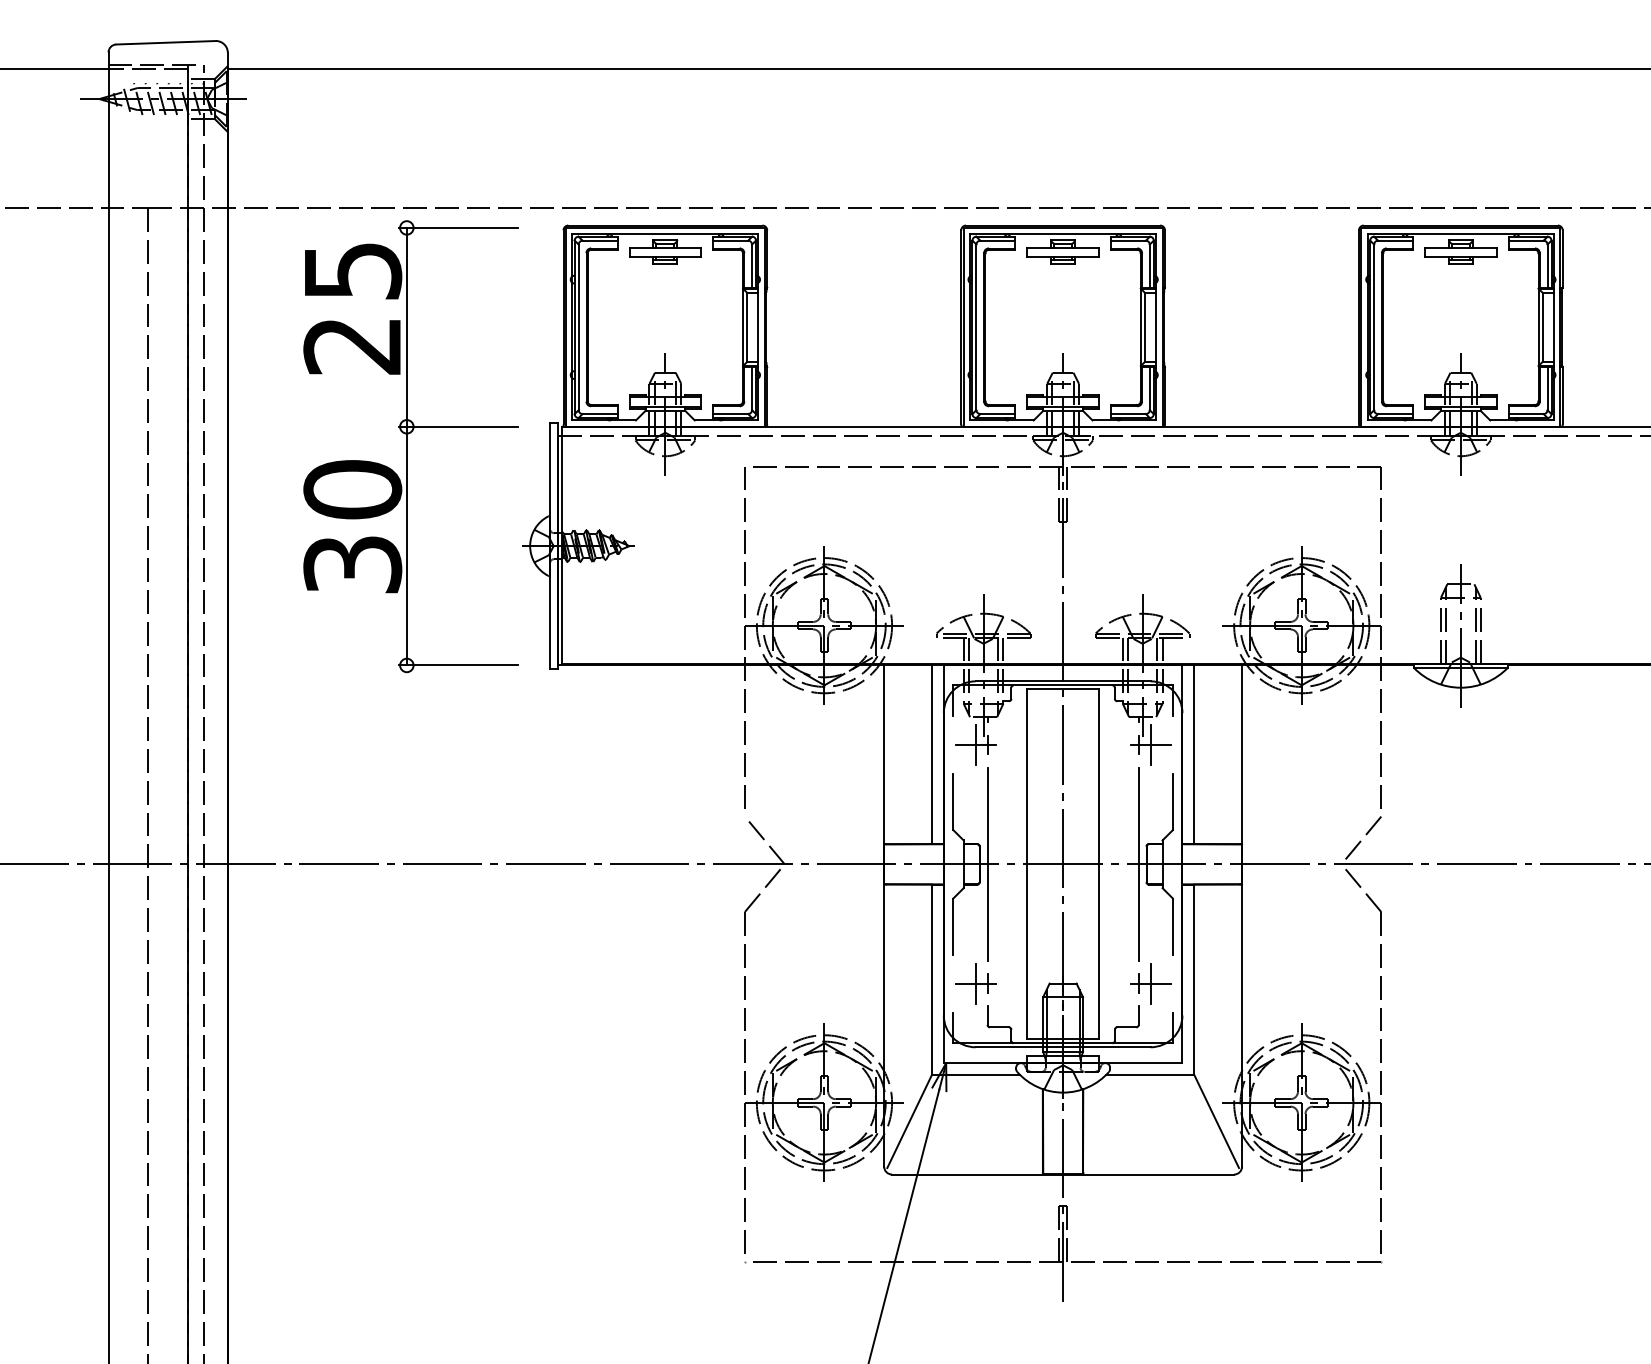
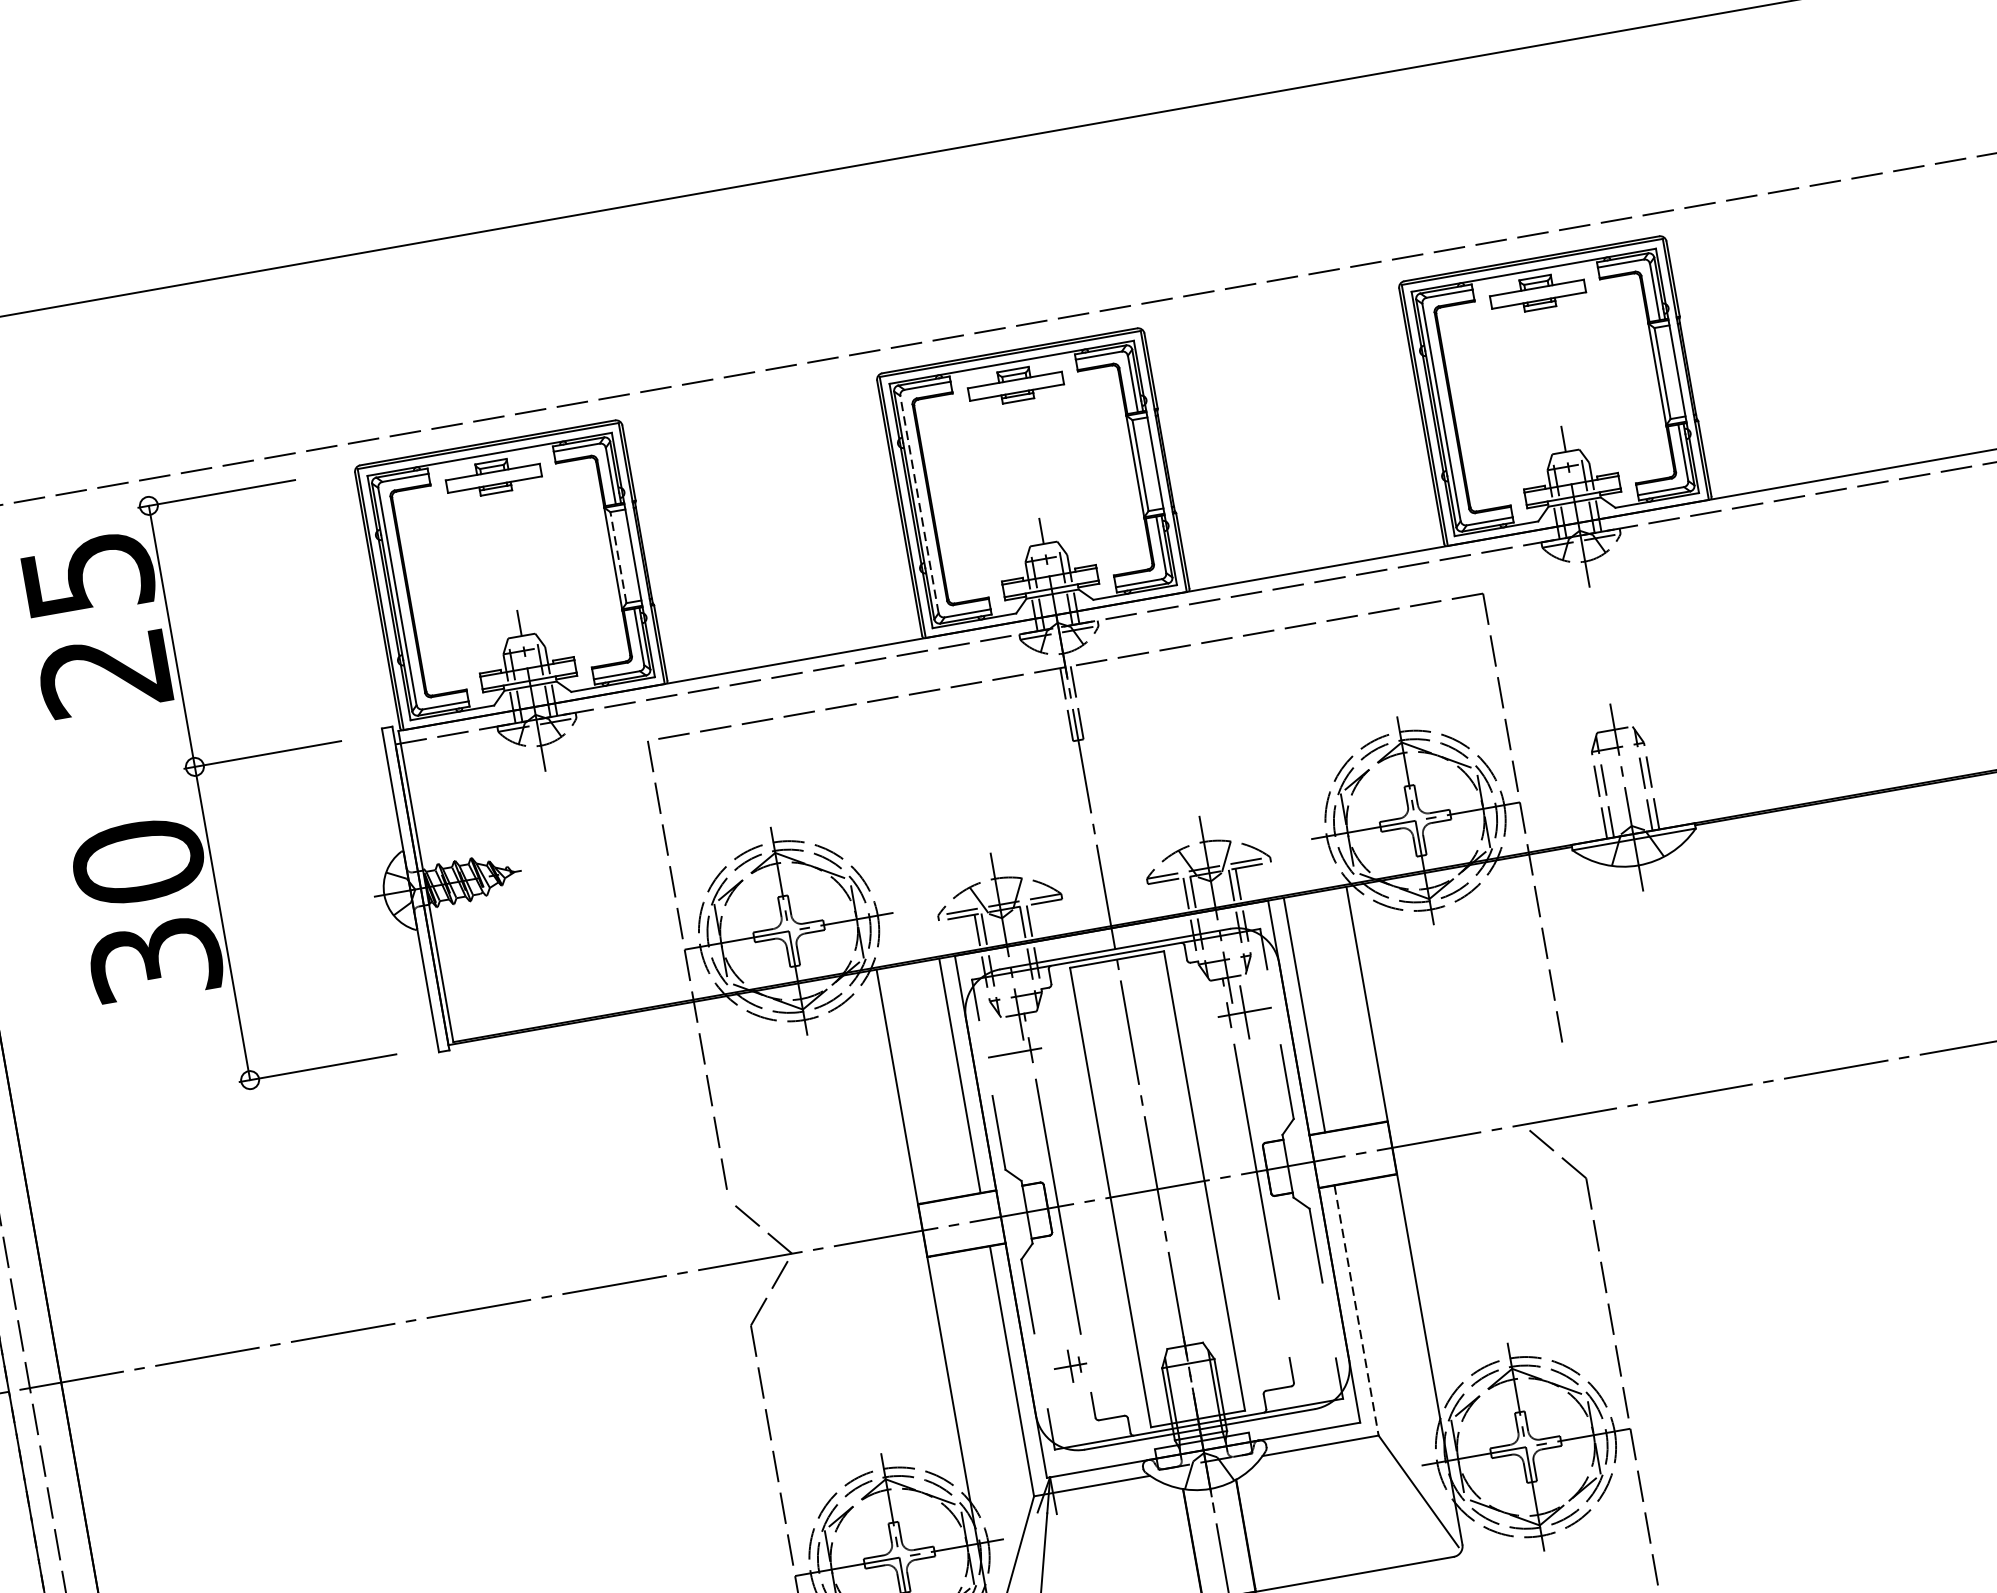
line: (747, 327) -> (619, 557), solid -> dashed
line: (976, 327) -> (919, 504), solid -> dashed
line: (975, 744) -> (1014, 1052), removed
line: (1361, 840) -> (1543, 1088), removed
line: (1194, 980) -> (1356, 1311), solid -> dashed
part: (975, 983) -> (1070, 1365), size x0.6
part: (1150, 983) -> (1299, 1325), removed

